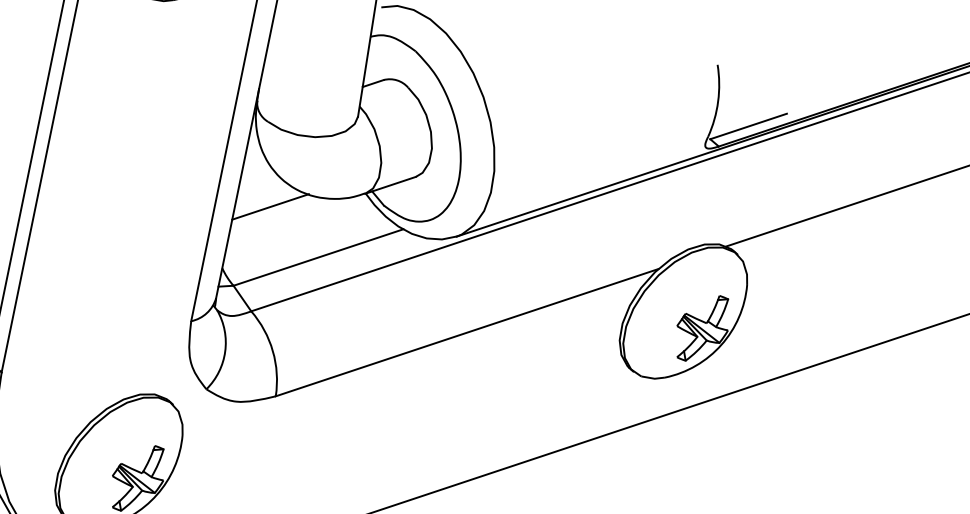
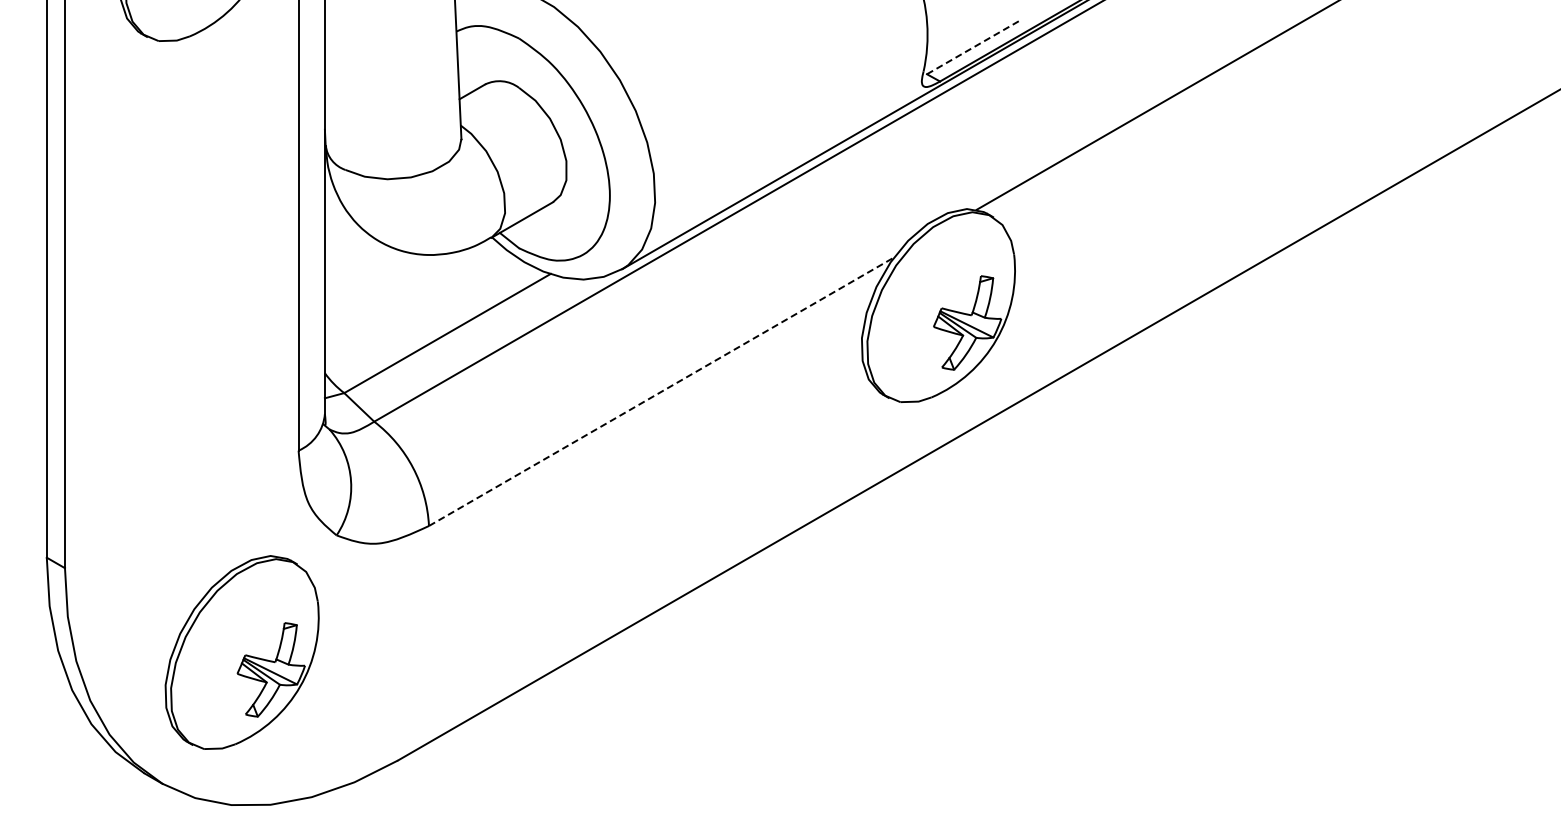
line: (748, 126) -> (973, 47), solid -> dashed
line: (270, 207) -> (371, 280), removed
line: (467, 332) -> (661, 391), solid -> dashed

